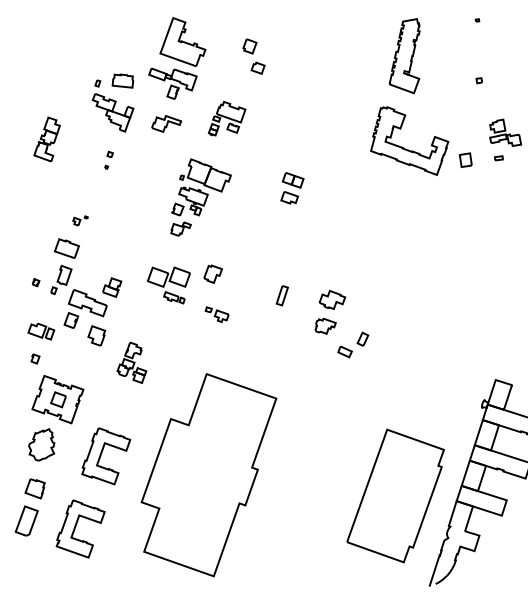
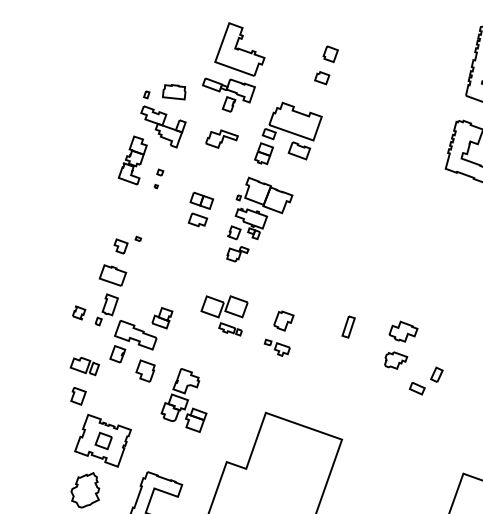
part: (249, 46) -> (330, 54), moved
part: (226, 118) -> (287, 133), size x1.67
part: (46, 139) -> (132, 160), moved
part: (292, 188) -> (201, 209), moved
part: (80, 220) -> (127, 244), size x1.67
part: (212, 273) -> (283, 320), moved
part: (35, 282) -> (78, 312), size x1.67
part: (35, 358) -> (78, 395), size x1.67
part: (131, 362) -> (183, 400), size x1.43

